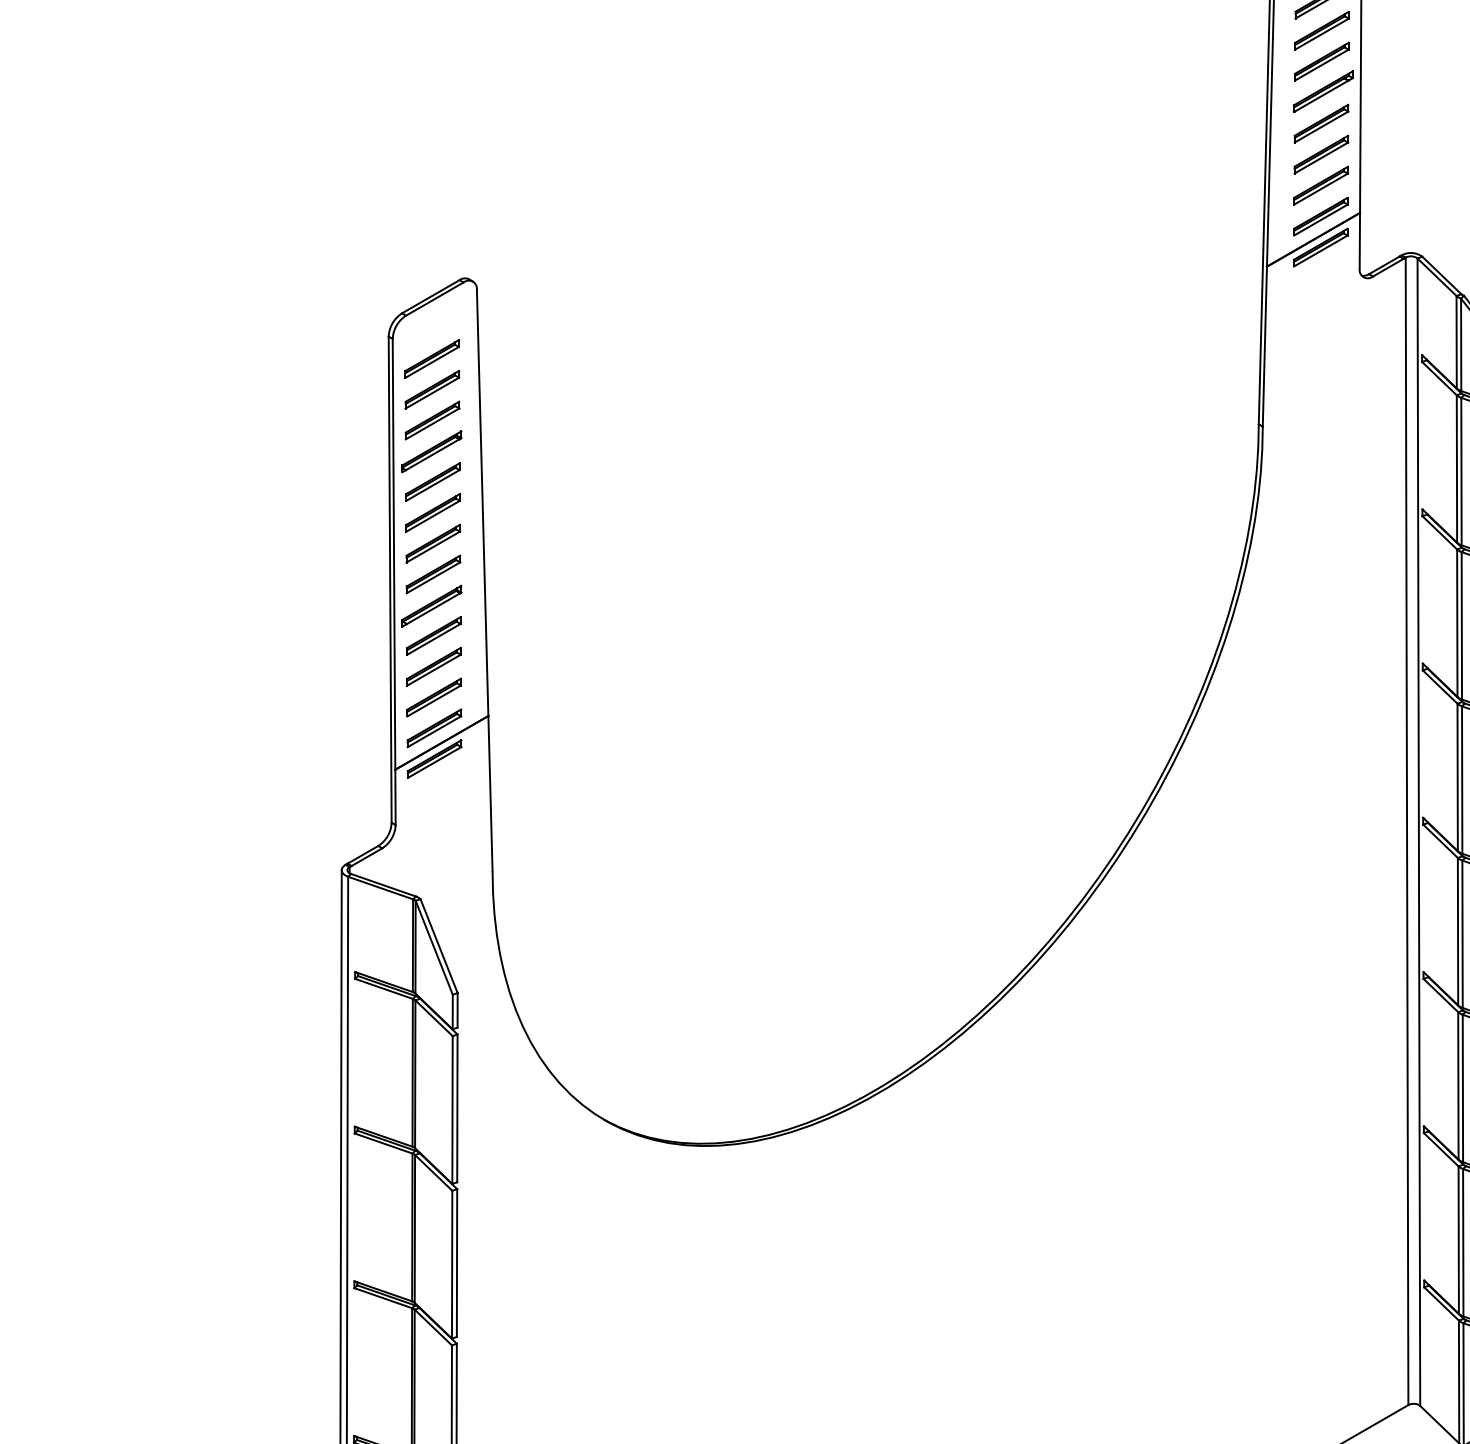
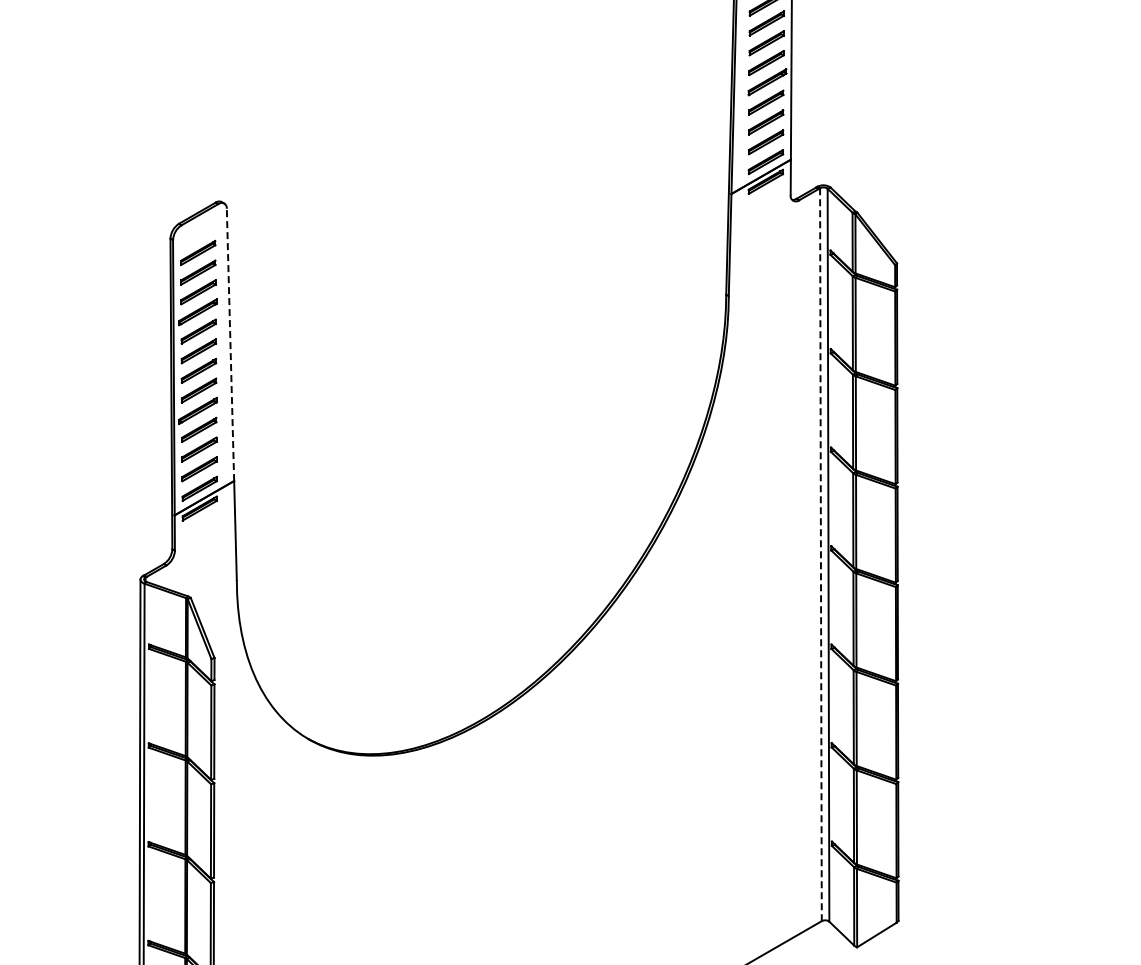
line: (482, 502) -> (230, 344), solid -> dashed
line: (1406, 832) -> (820, 555), solid -> dashed

